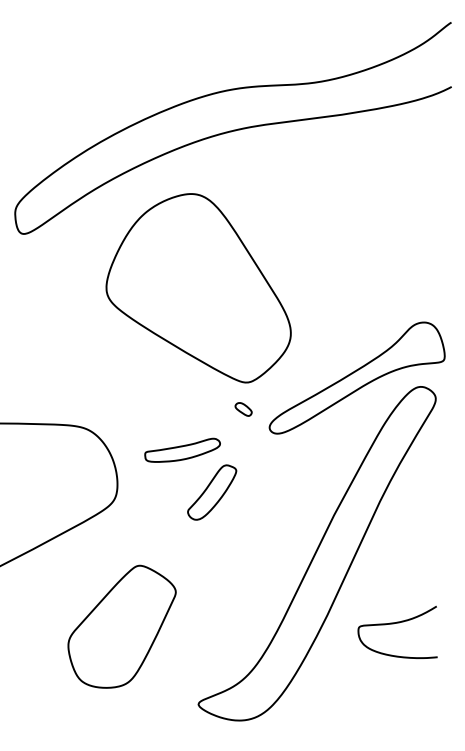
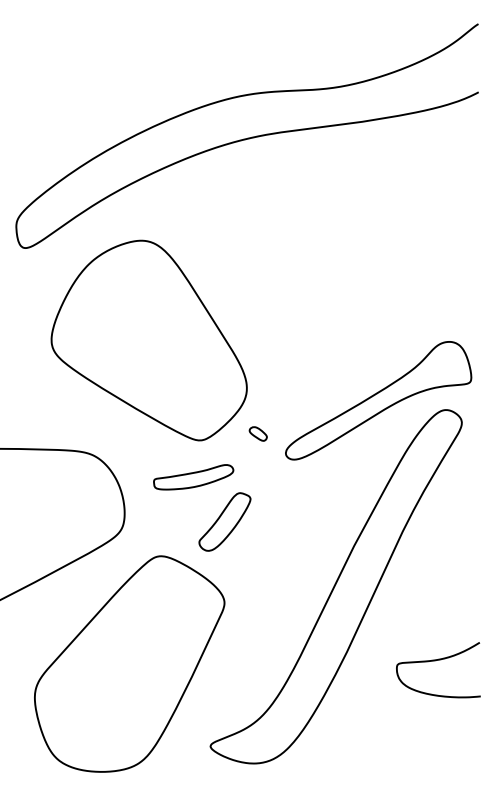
part: (198, 288) -> (149, 340), moved
curve: (397, 623) -> (438, 660), moved
part: (121, 626) -> (128, 663), size x1.67

